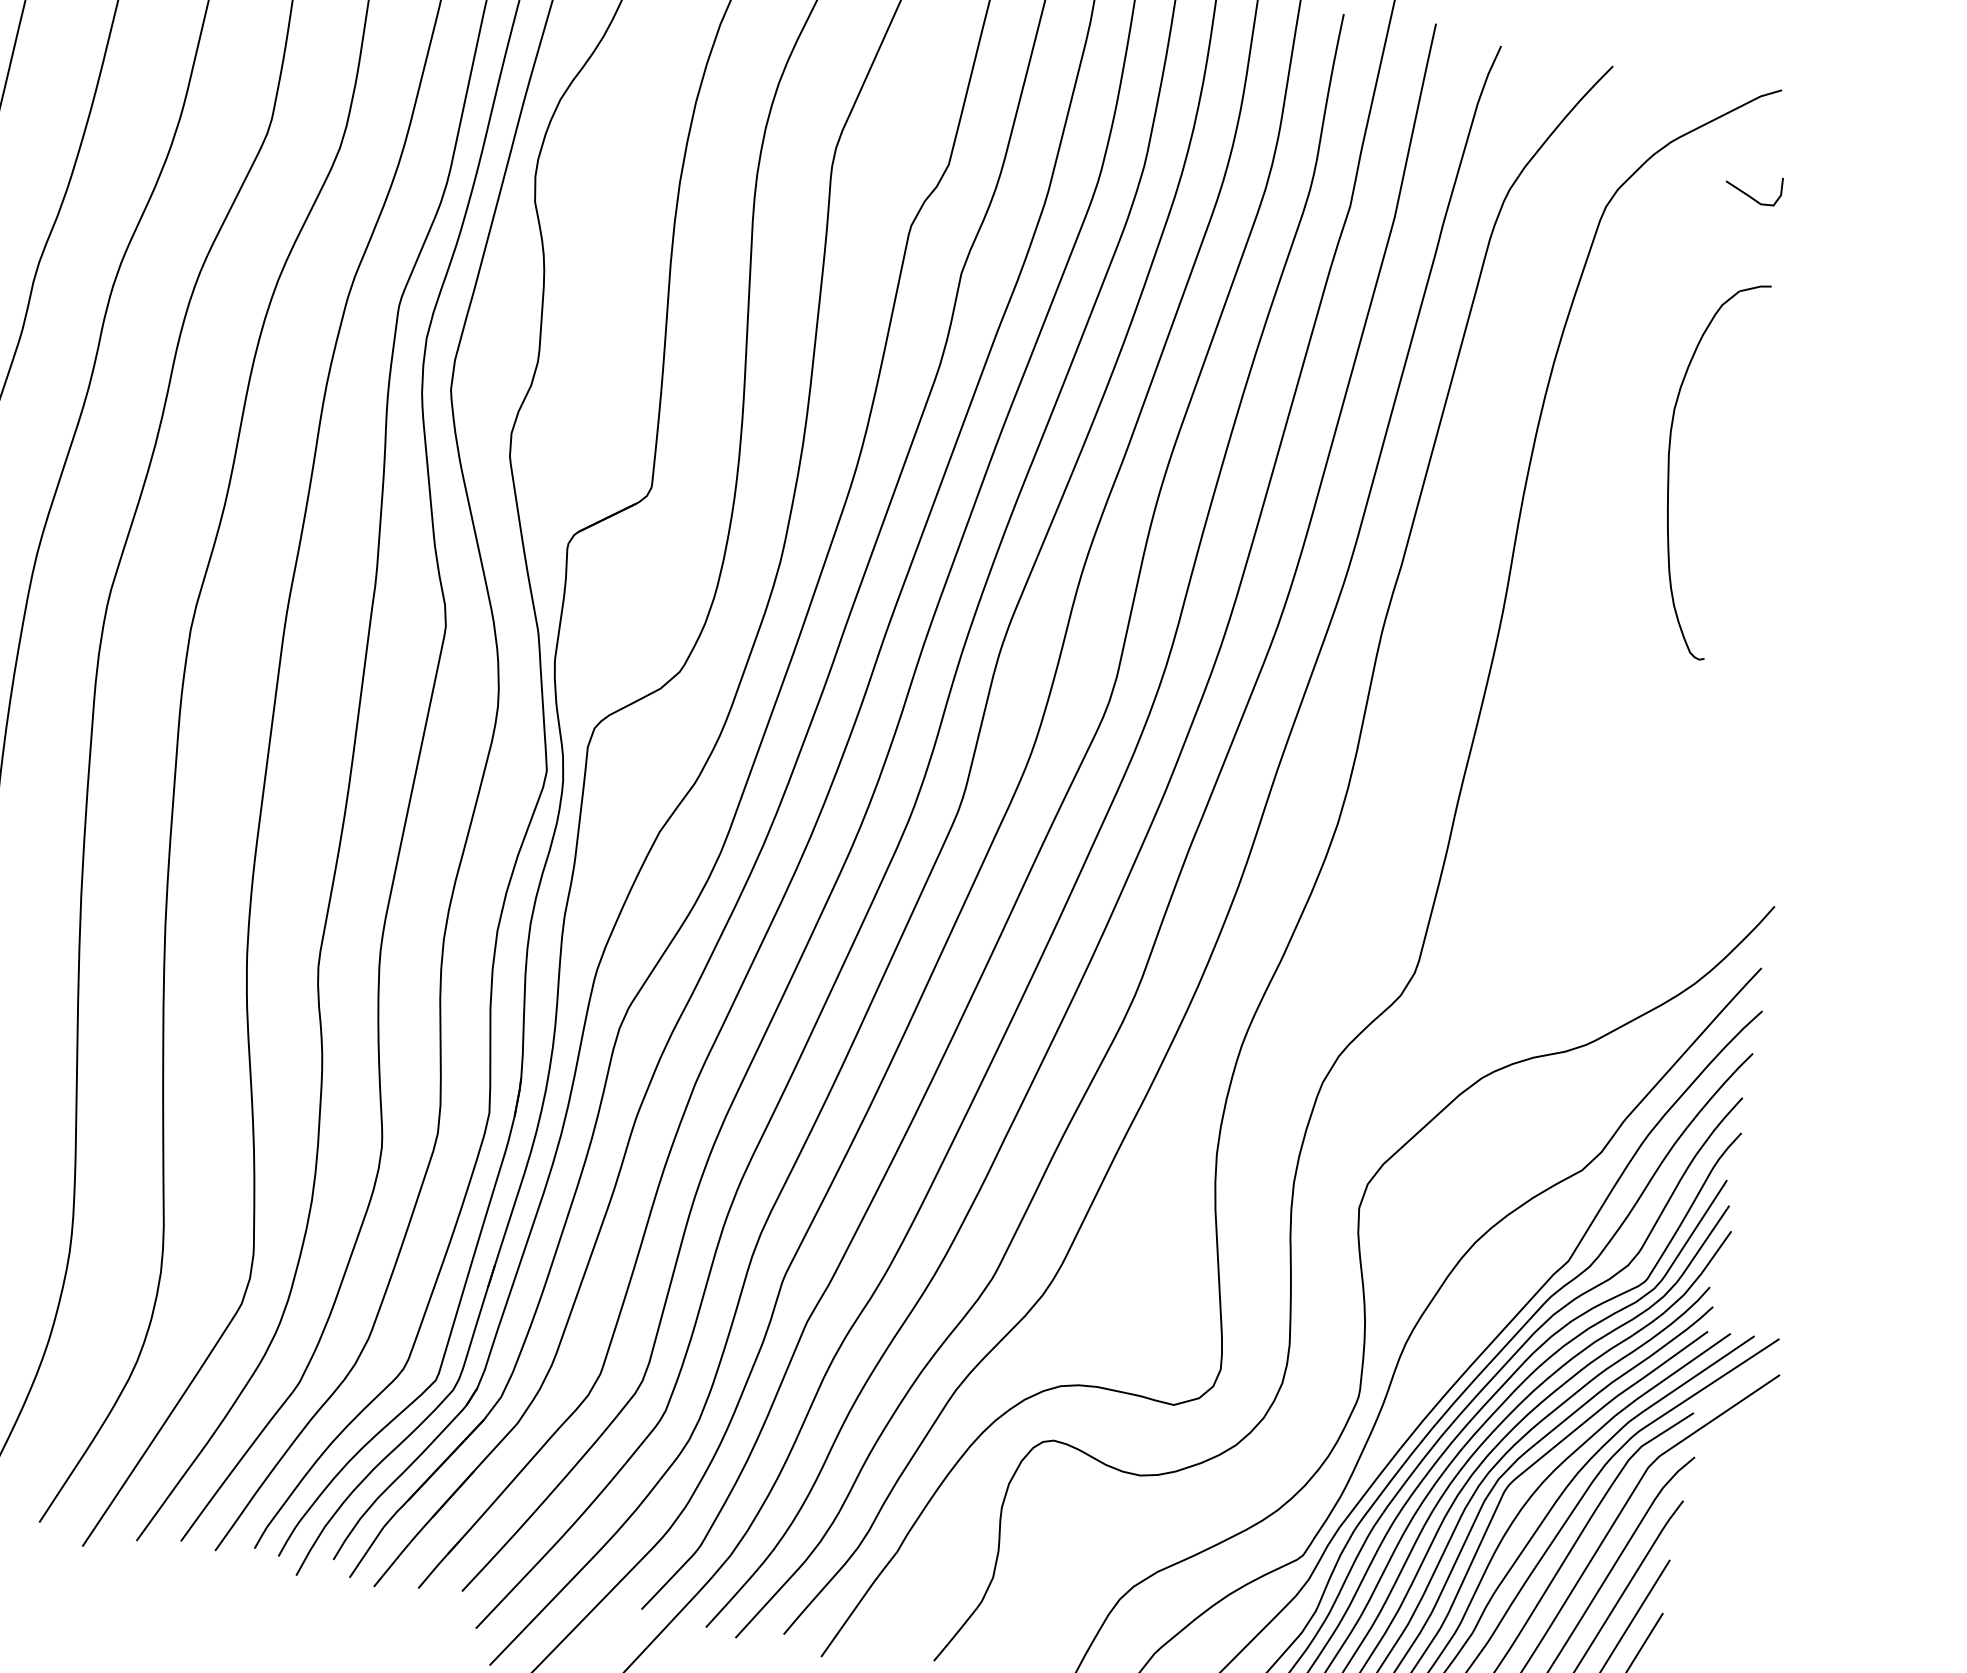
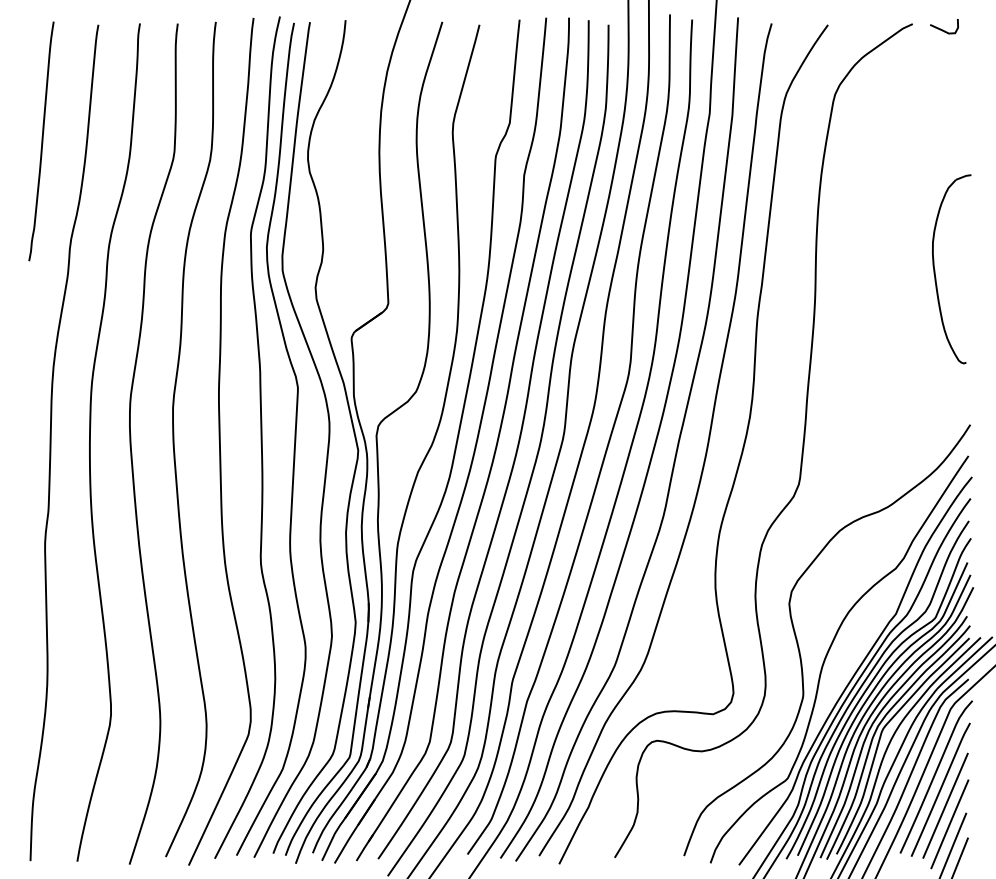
curve: (1751, 194) -> (943, 29), moved
part: (1671, 463) -> (935, 269), moved

